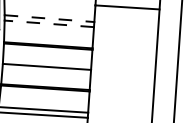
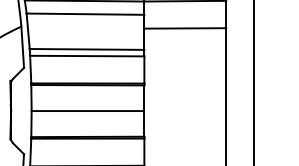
line: (49, 18) -> (87, 49), dashed -> solid
line: (48, 24) -> (86, 56), dashed -> solid

